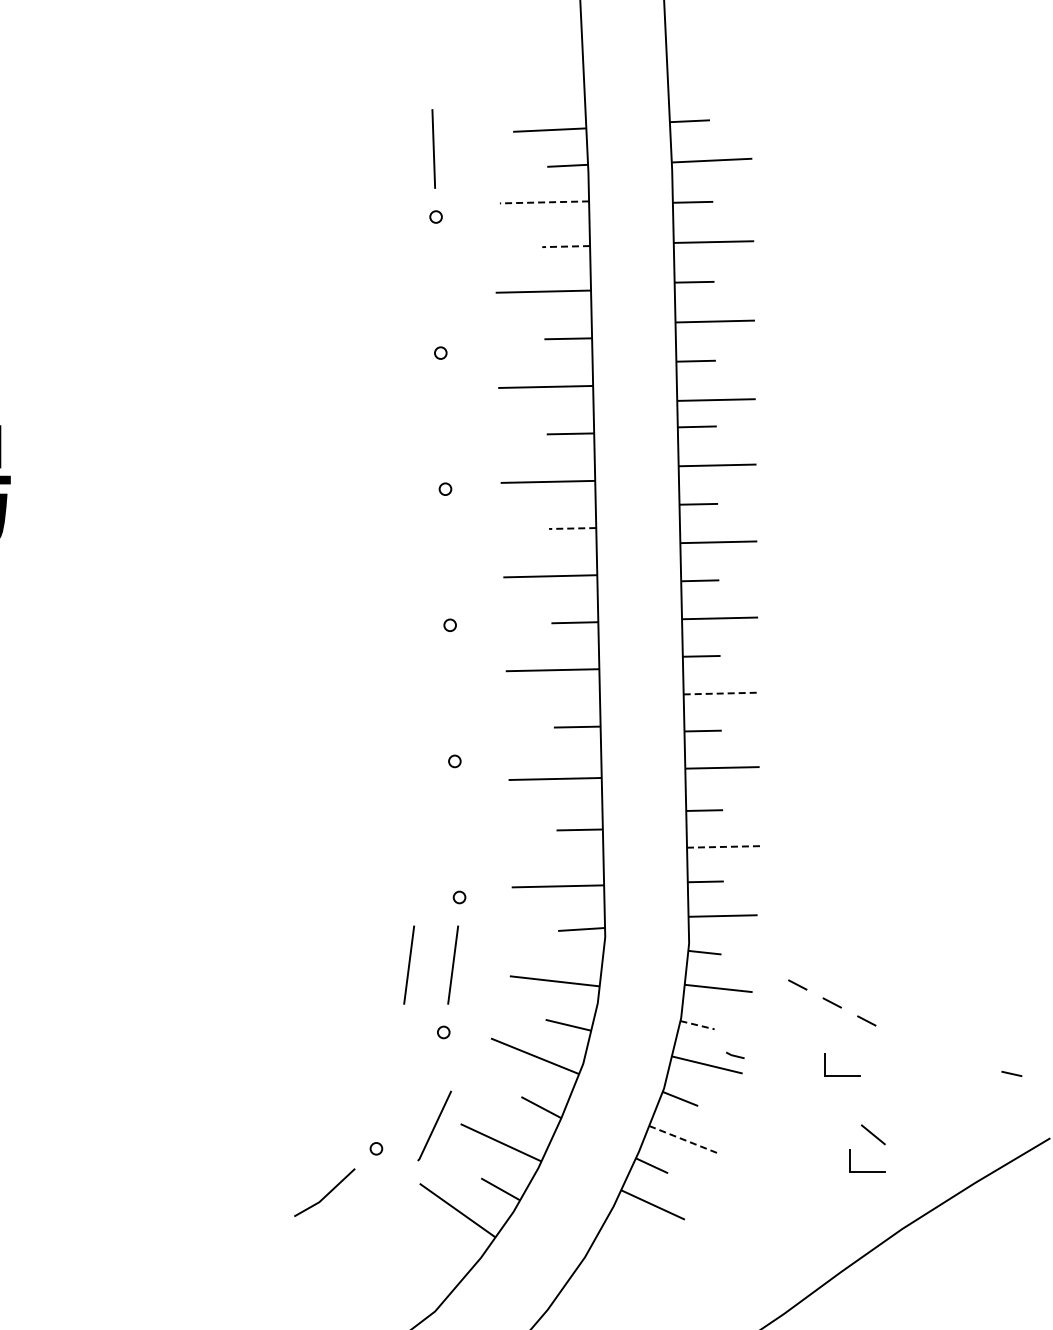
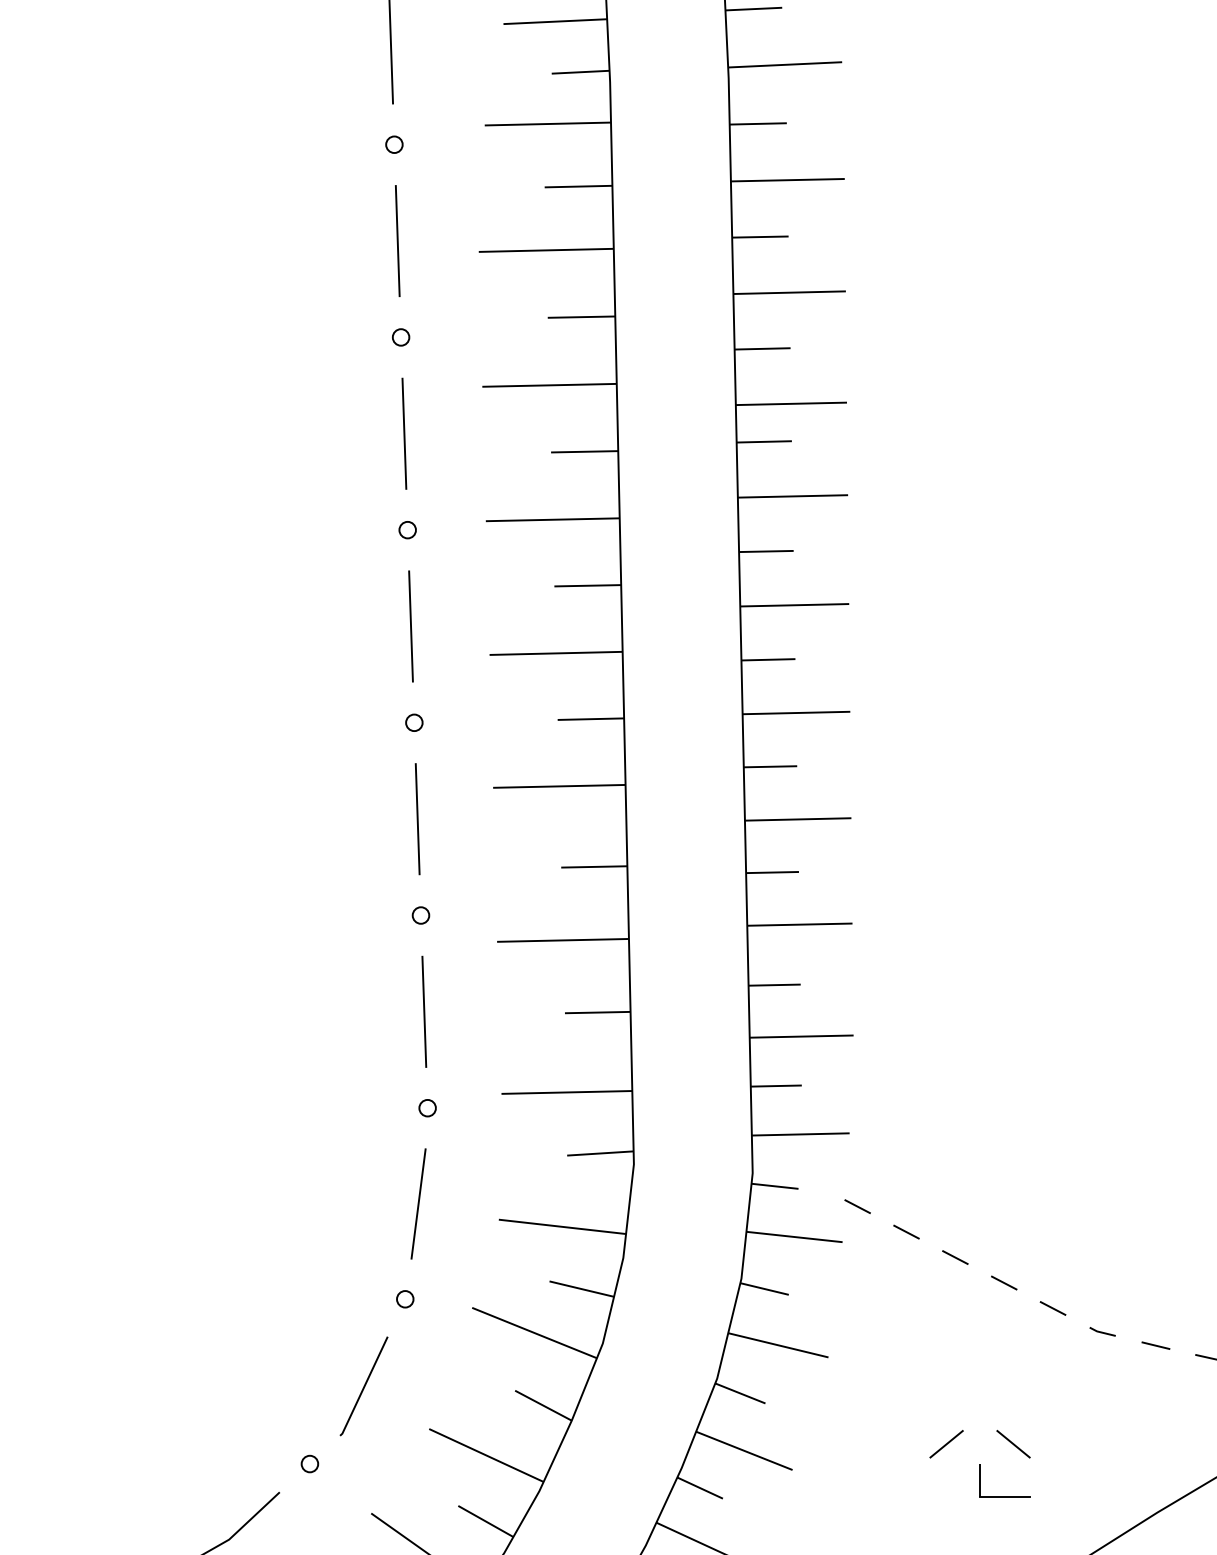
line: (544, 202) -> (547, 124), dashed -> solid
line: (566, 246) -> (579, 186), dashed -> solid
line: (438, 284) -> (397, 240), added
line: (442, 421) -> (403, 434), added
line: (572, 528) -> (587, 585), dashed -> solid
line: (447, 557) -> (410, 626), added
line: (452, 693) -> (417, 819), added
line: (721, 693) -> (798, 819), dashed -> solid
line: (456, 829) -> (423, 1011), added
line: (723, 846) -> (801, 1035), dashed -> solid
line: (408, 964) -> (355, 1203), removed
line: (762, 966) -> (856, 1205), added
line: (697, 1025) -> (764, 1289), dashed -> solid
line: (900, 1038) -> (1051, 1307), added
line: (735, 1055) -> (1102, 1331), moved
line: (973, 1065) -> (1155, 1346), added
part: (842, 1075) -> (969, 1360), removed
line: (434, 1125) -> (363, 1385), moved
line: (825, 1134) -> (945, 1443), added
line: (683, 1139) -> (744, 1450), dashed -> solid

